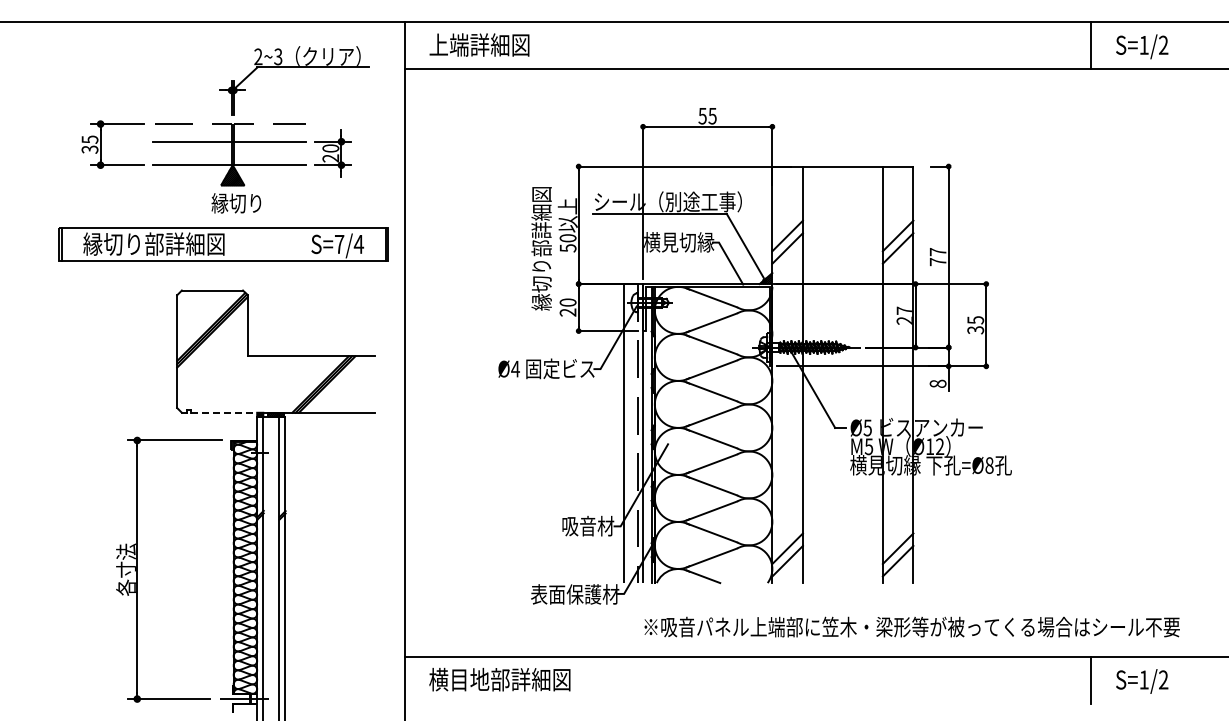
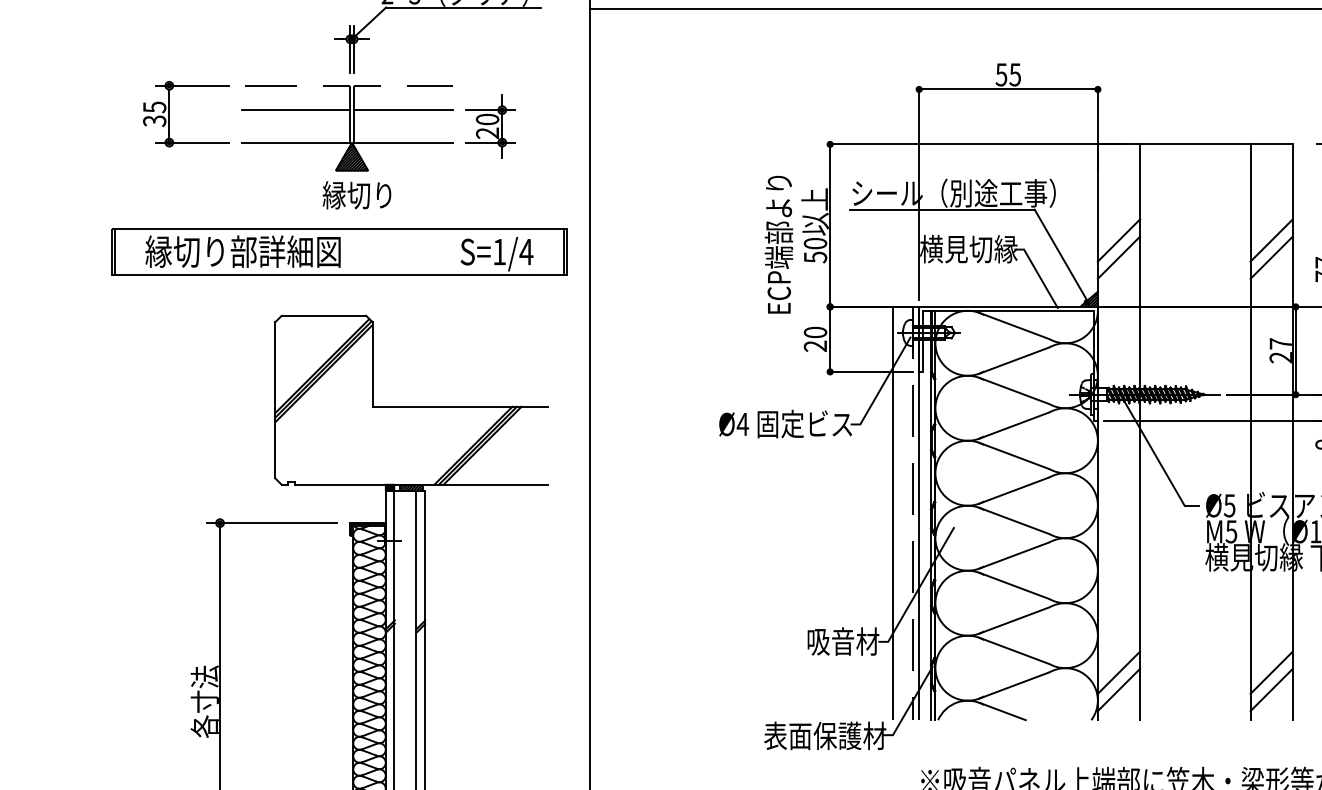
text: (339, 244) -> (499, 252), S=7/4 -> S=1/4
text: (541, 248) -> (778, 257), 縁切り部詳細図 -> ECP端部より
line: (227, 412) -> (344, 484), dashed -> solid

